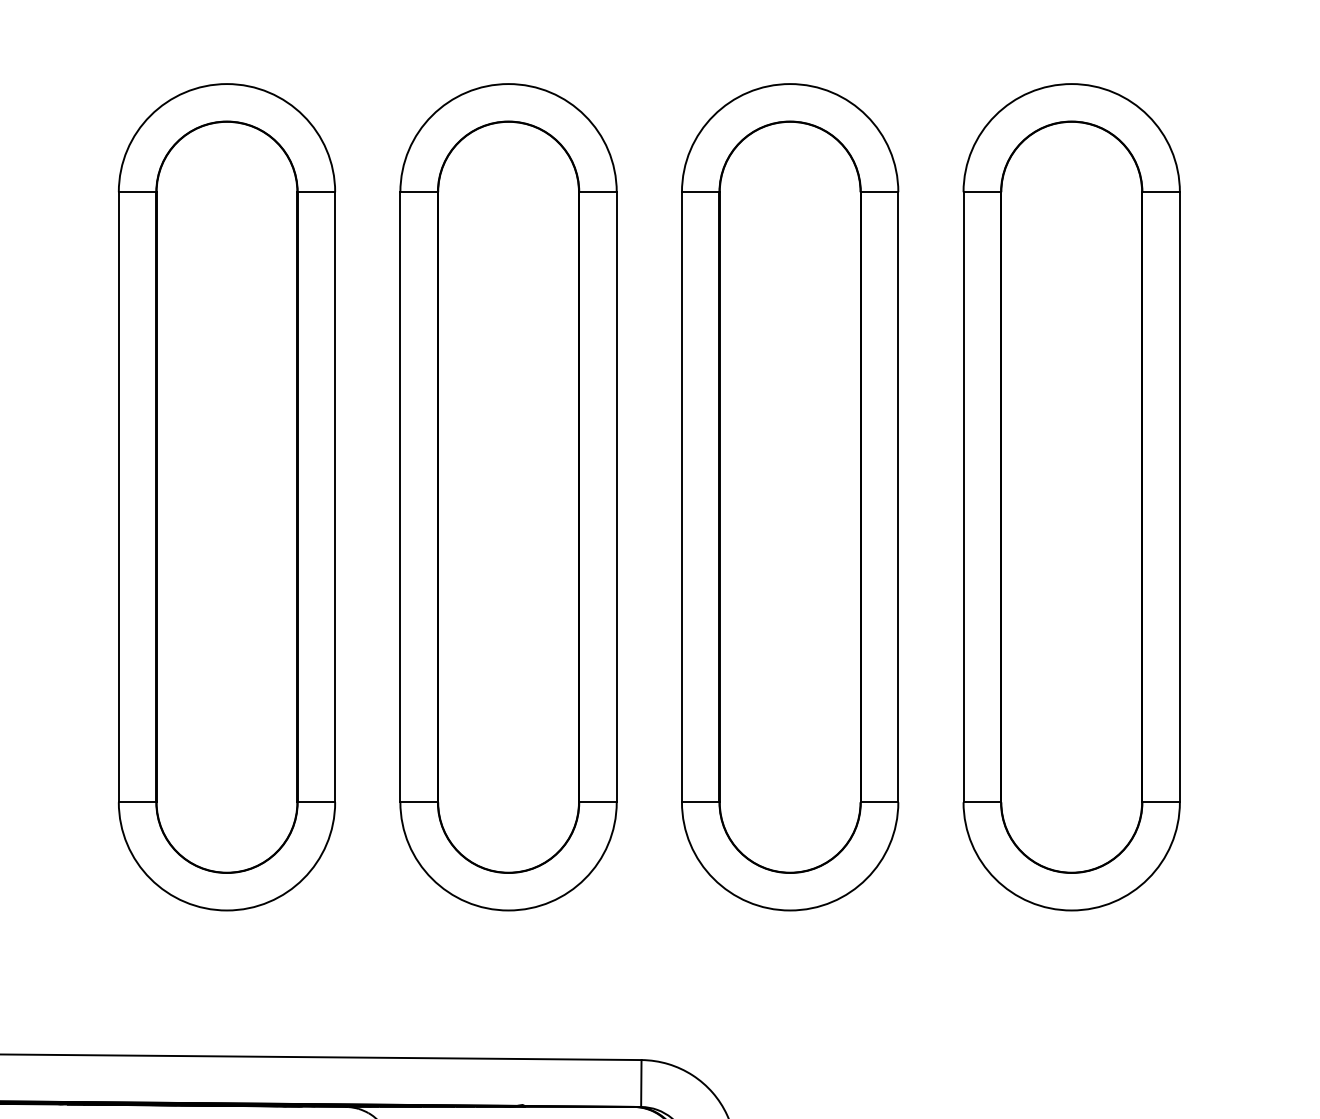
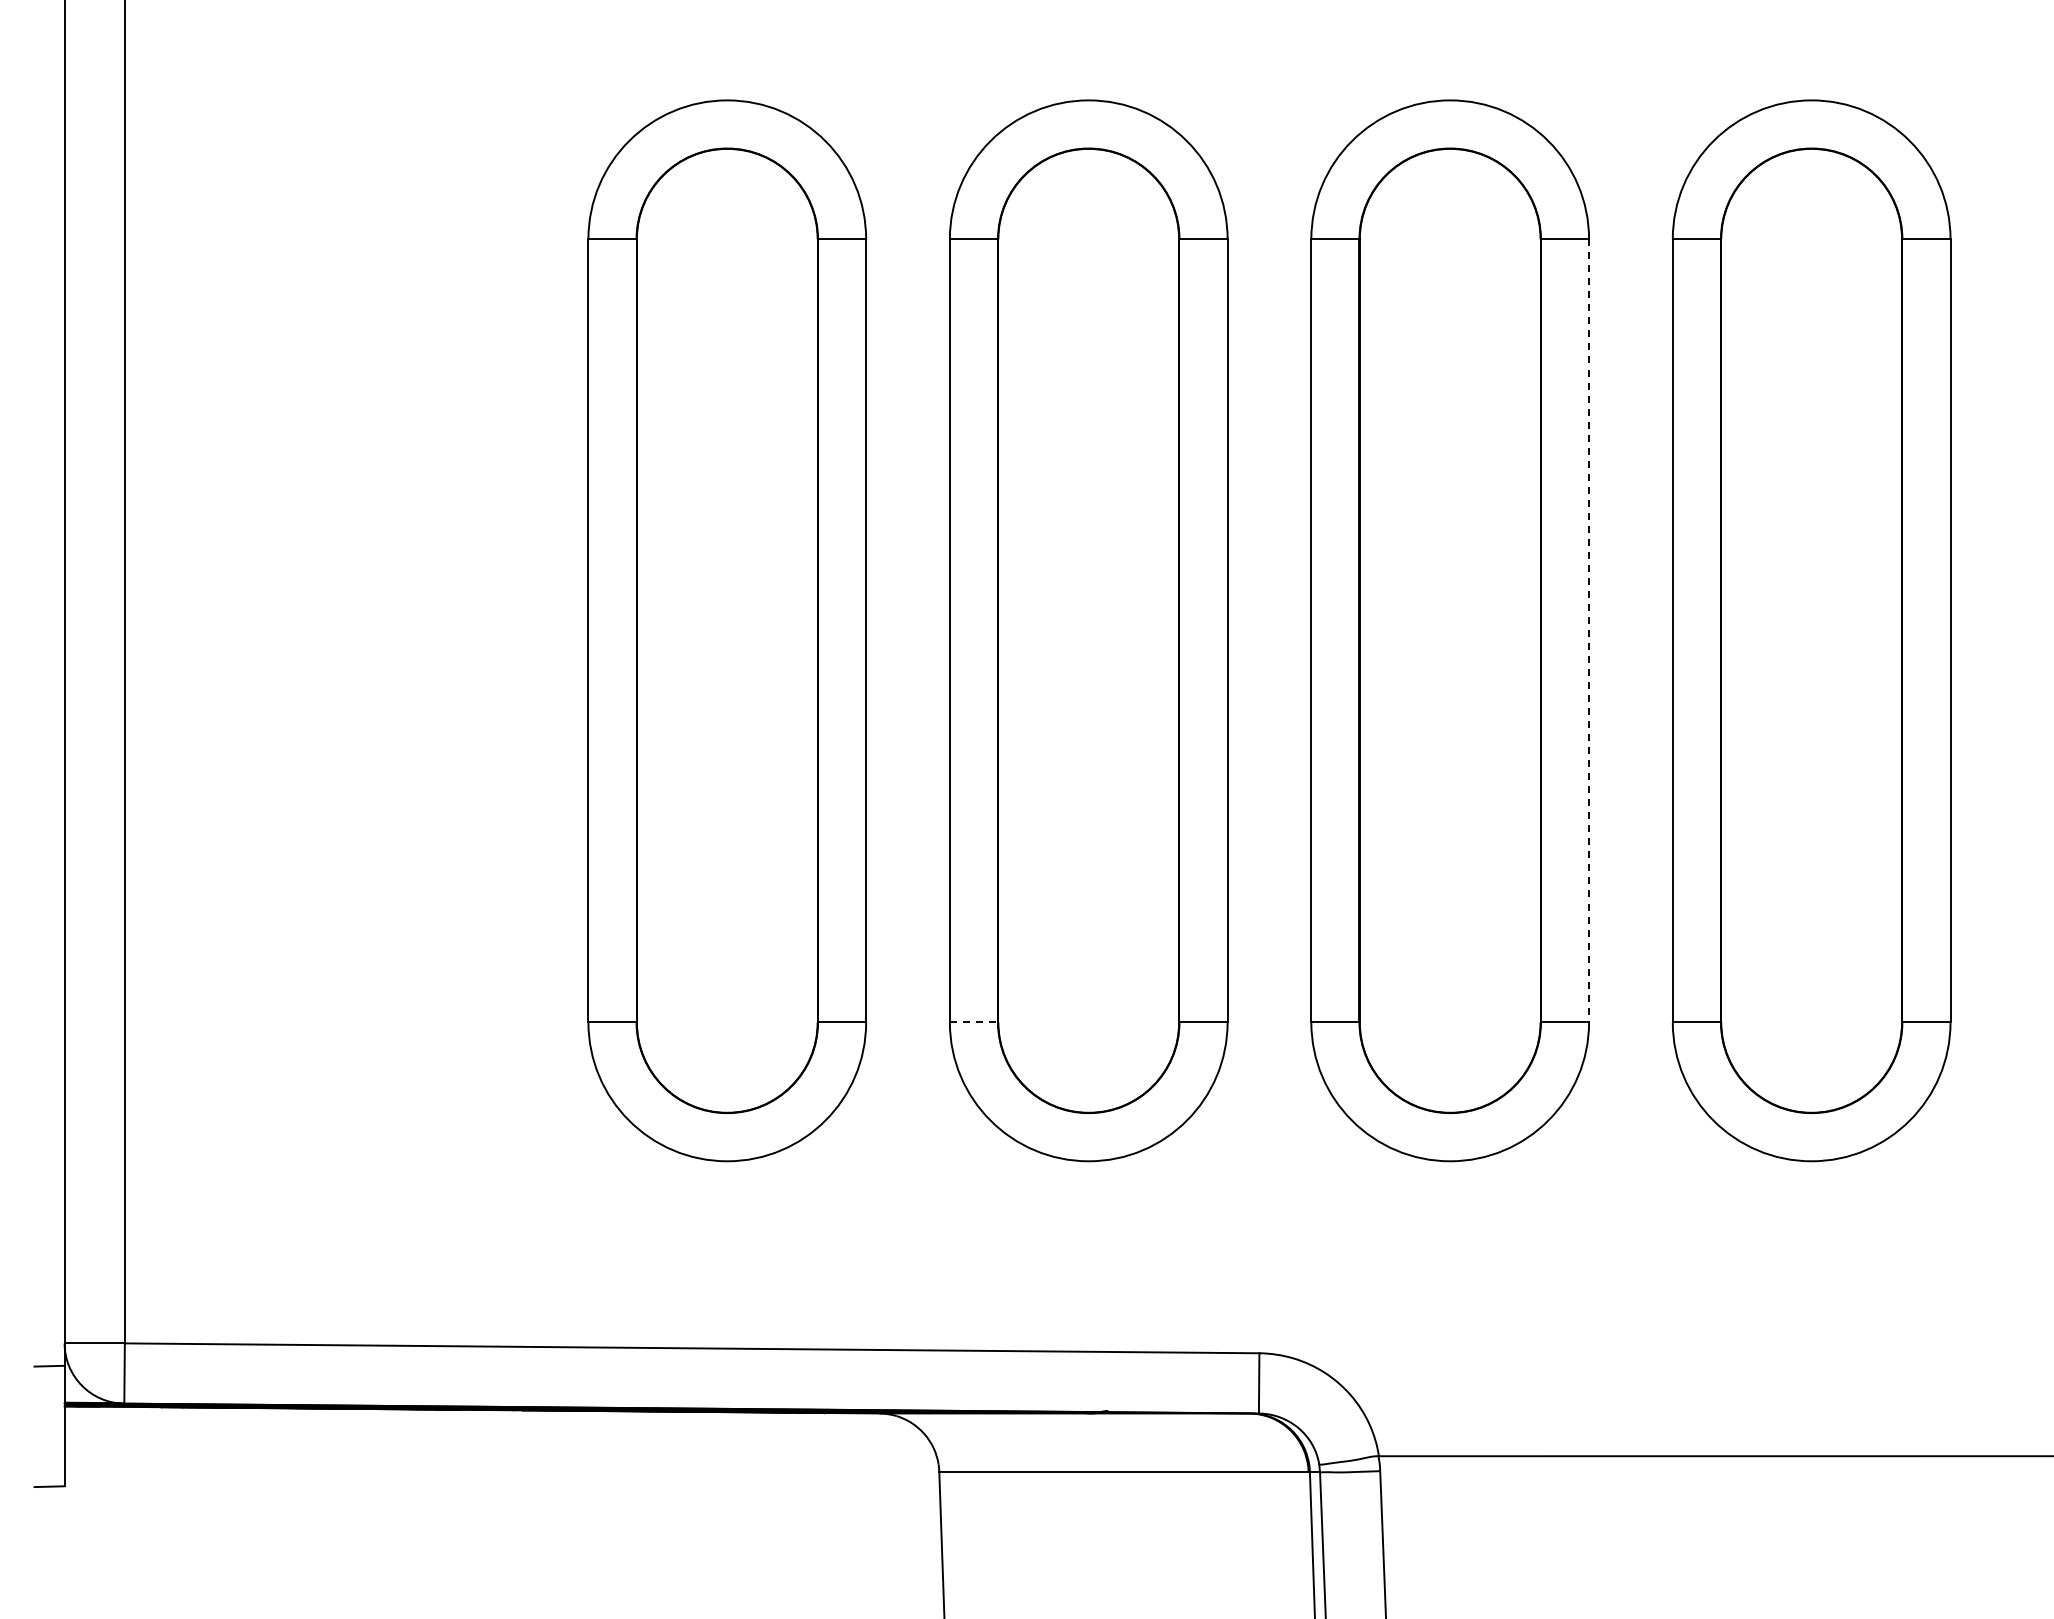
line: (898, 497) -> (1589, 630), solid -> dashed
line: (419, 802) -> (974, 1022), solid -> dashed

